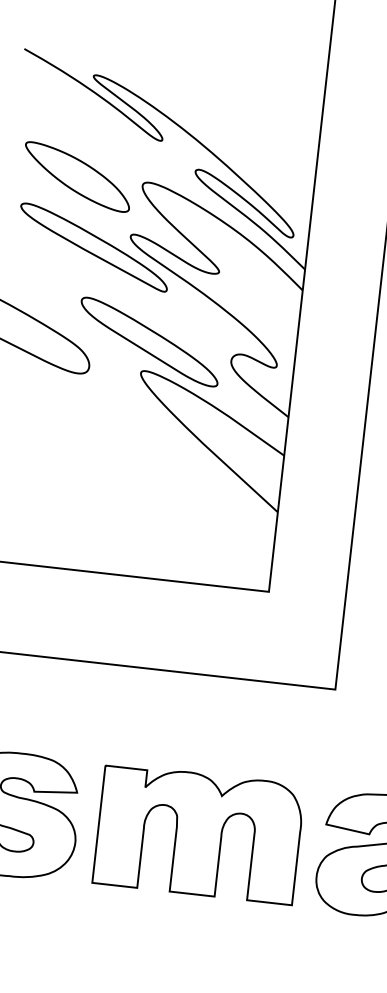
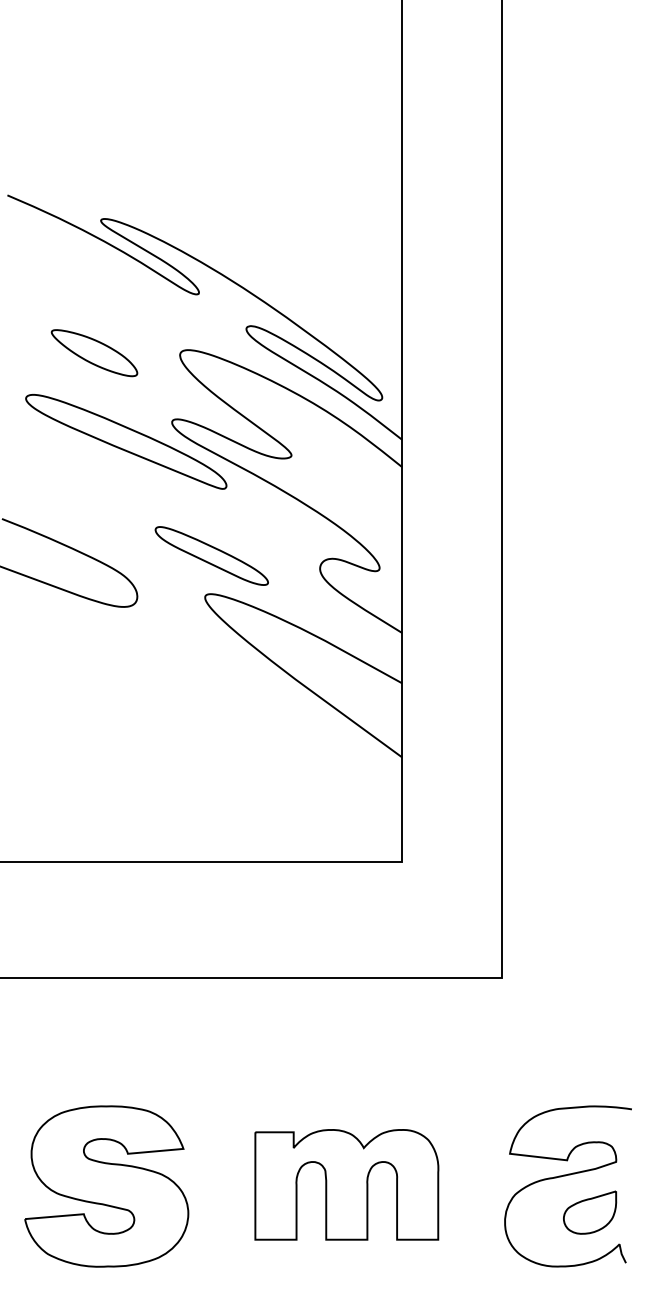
part: (77, 176) -> (94, 352), size x0.6
part: (149, 341) -> (211, 555), size x0.6
part: (198, 833) -> (346, 1184), size x0.7

